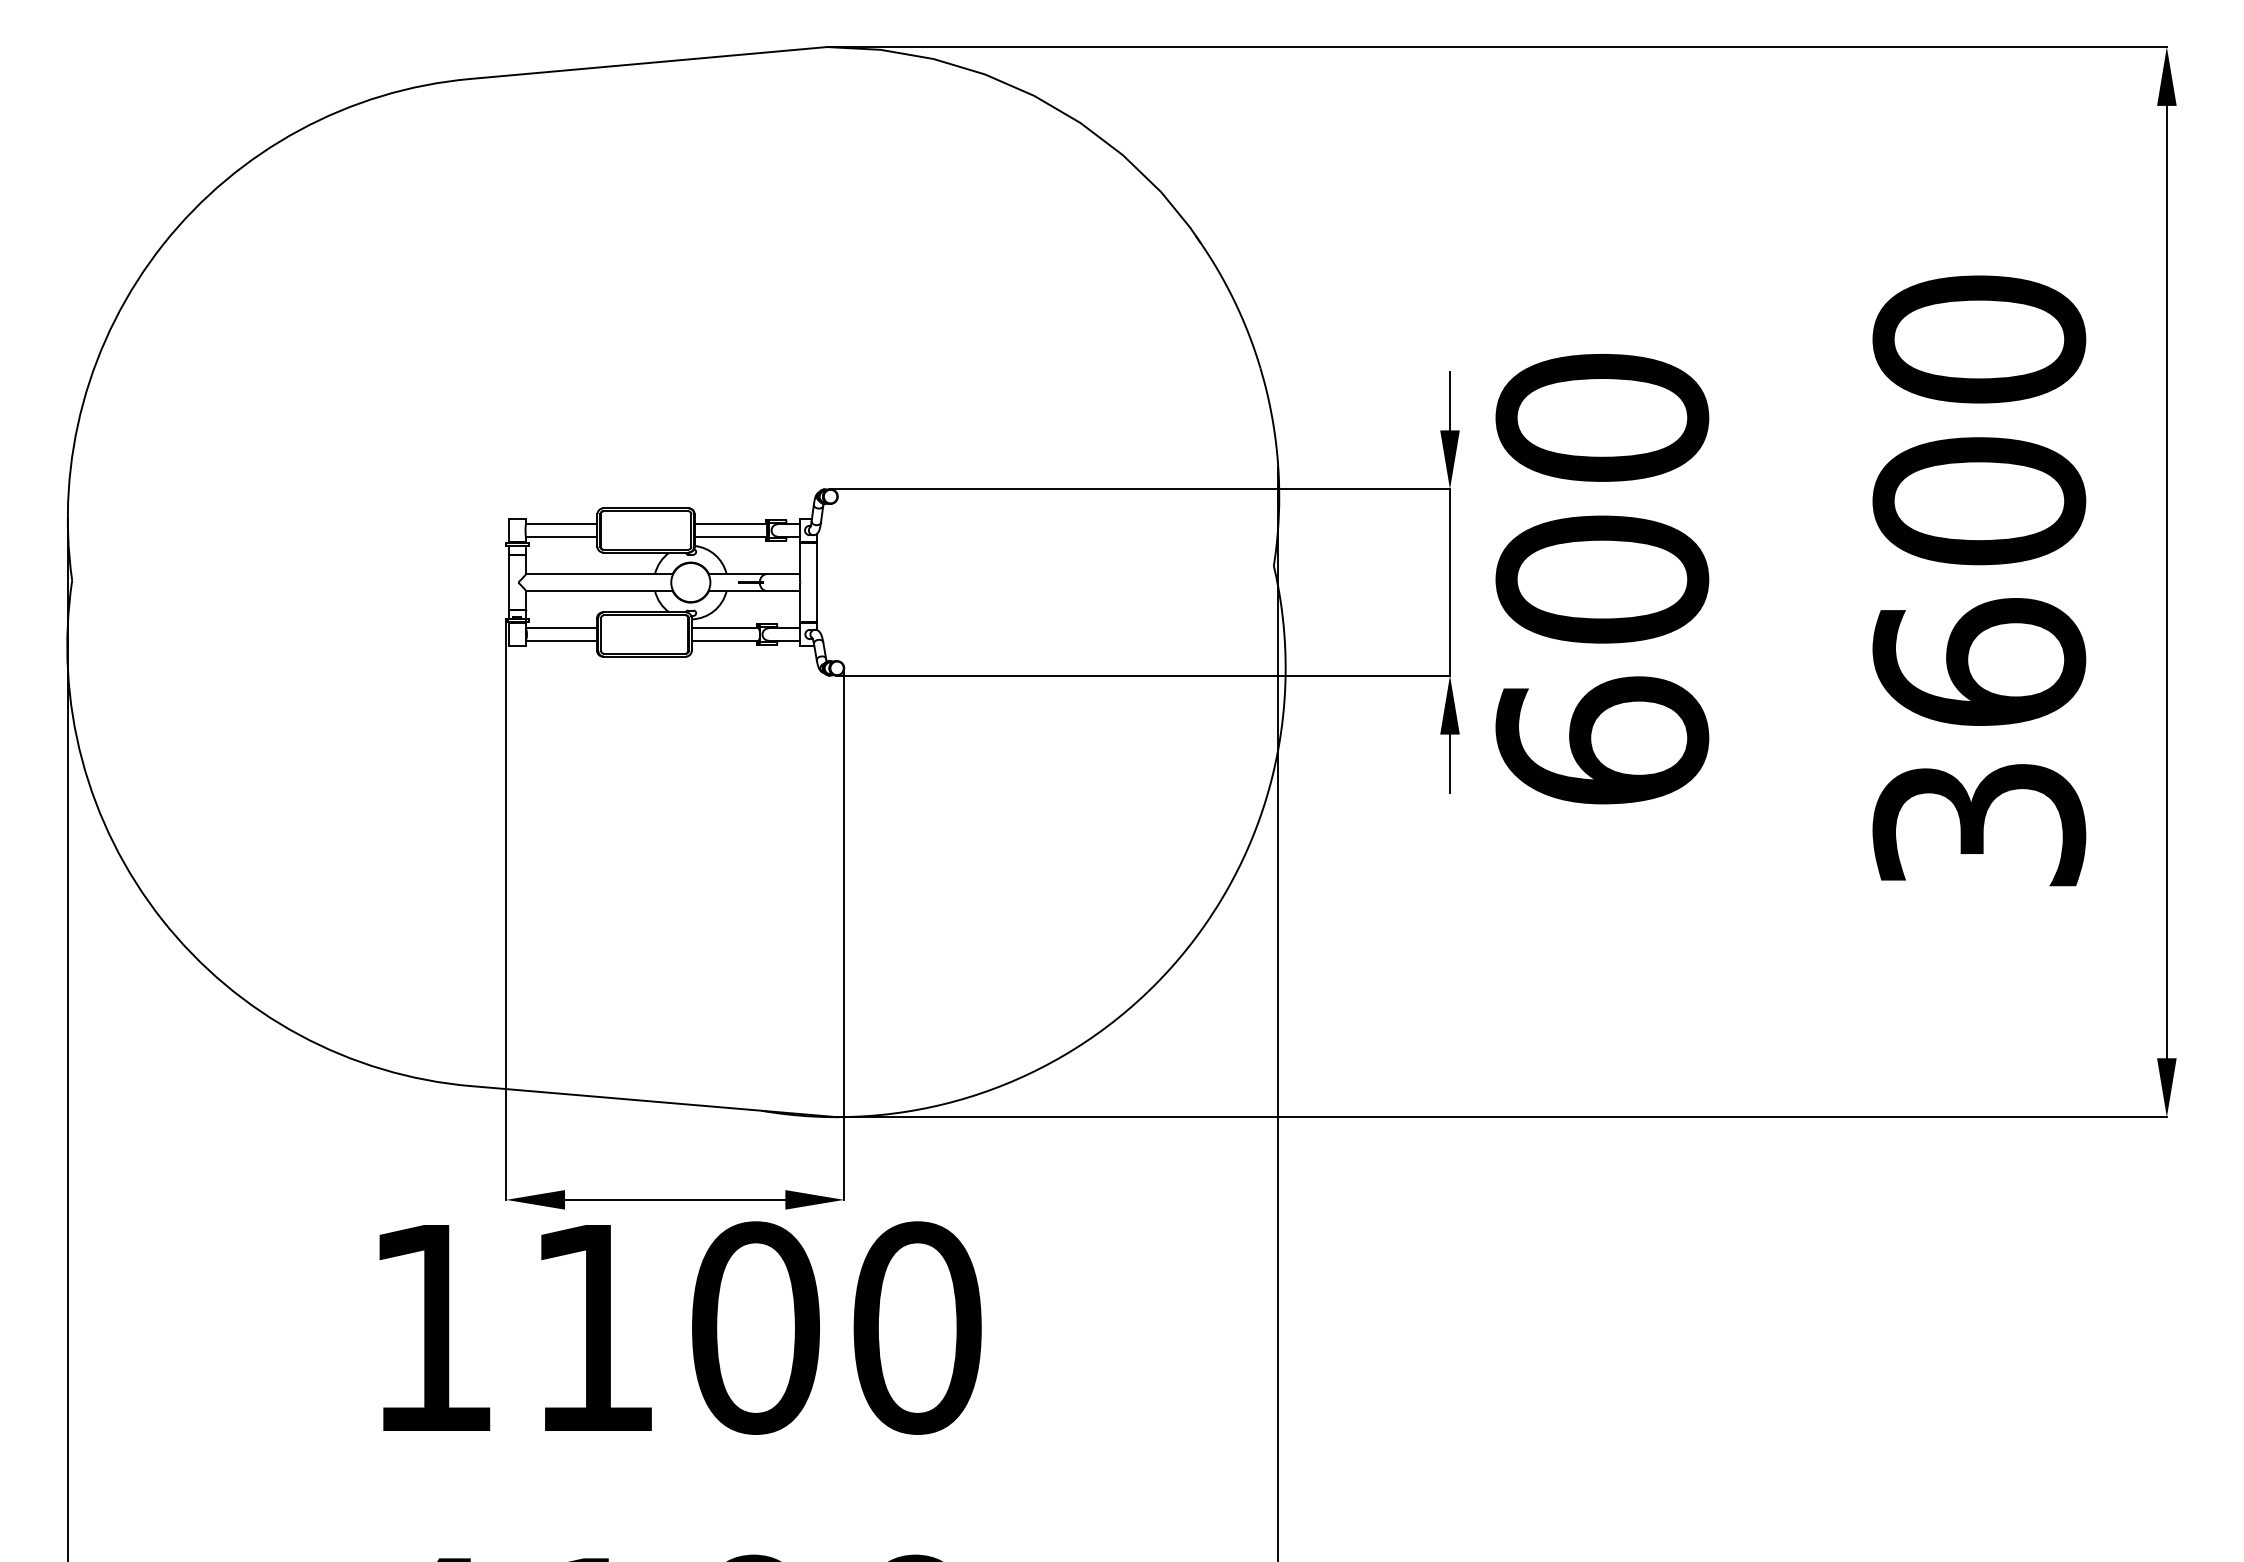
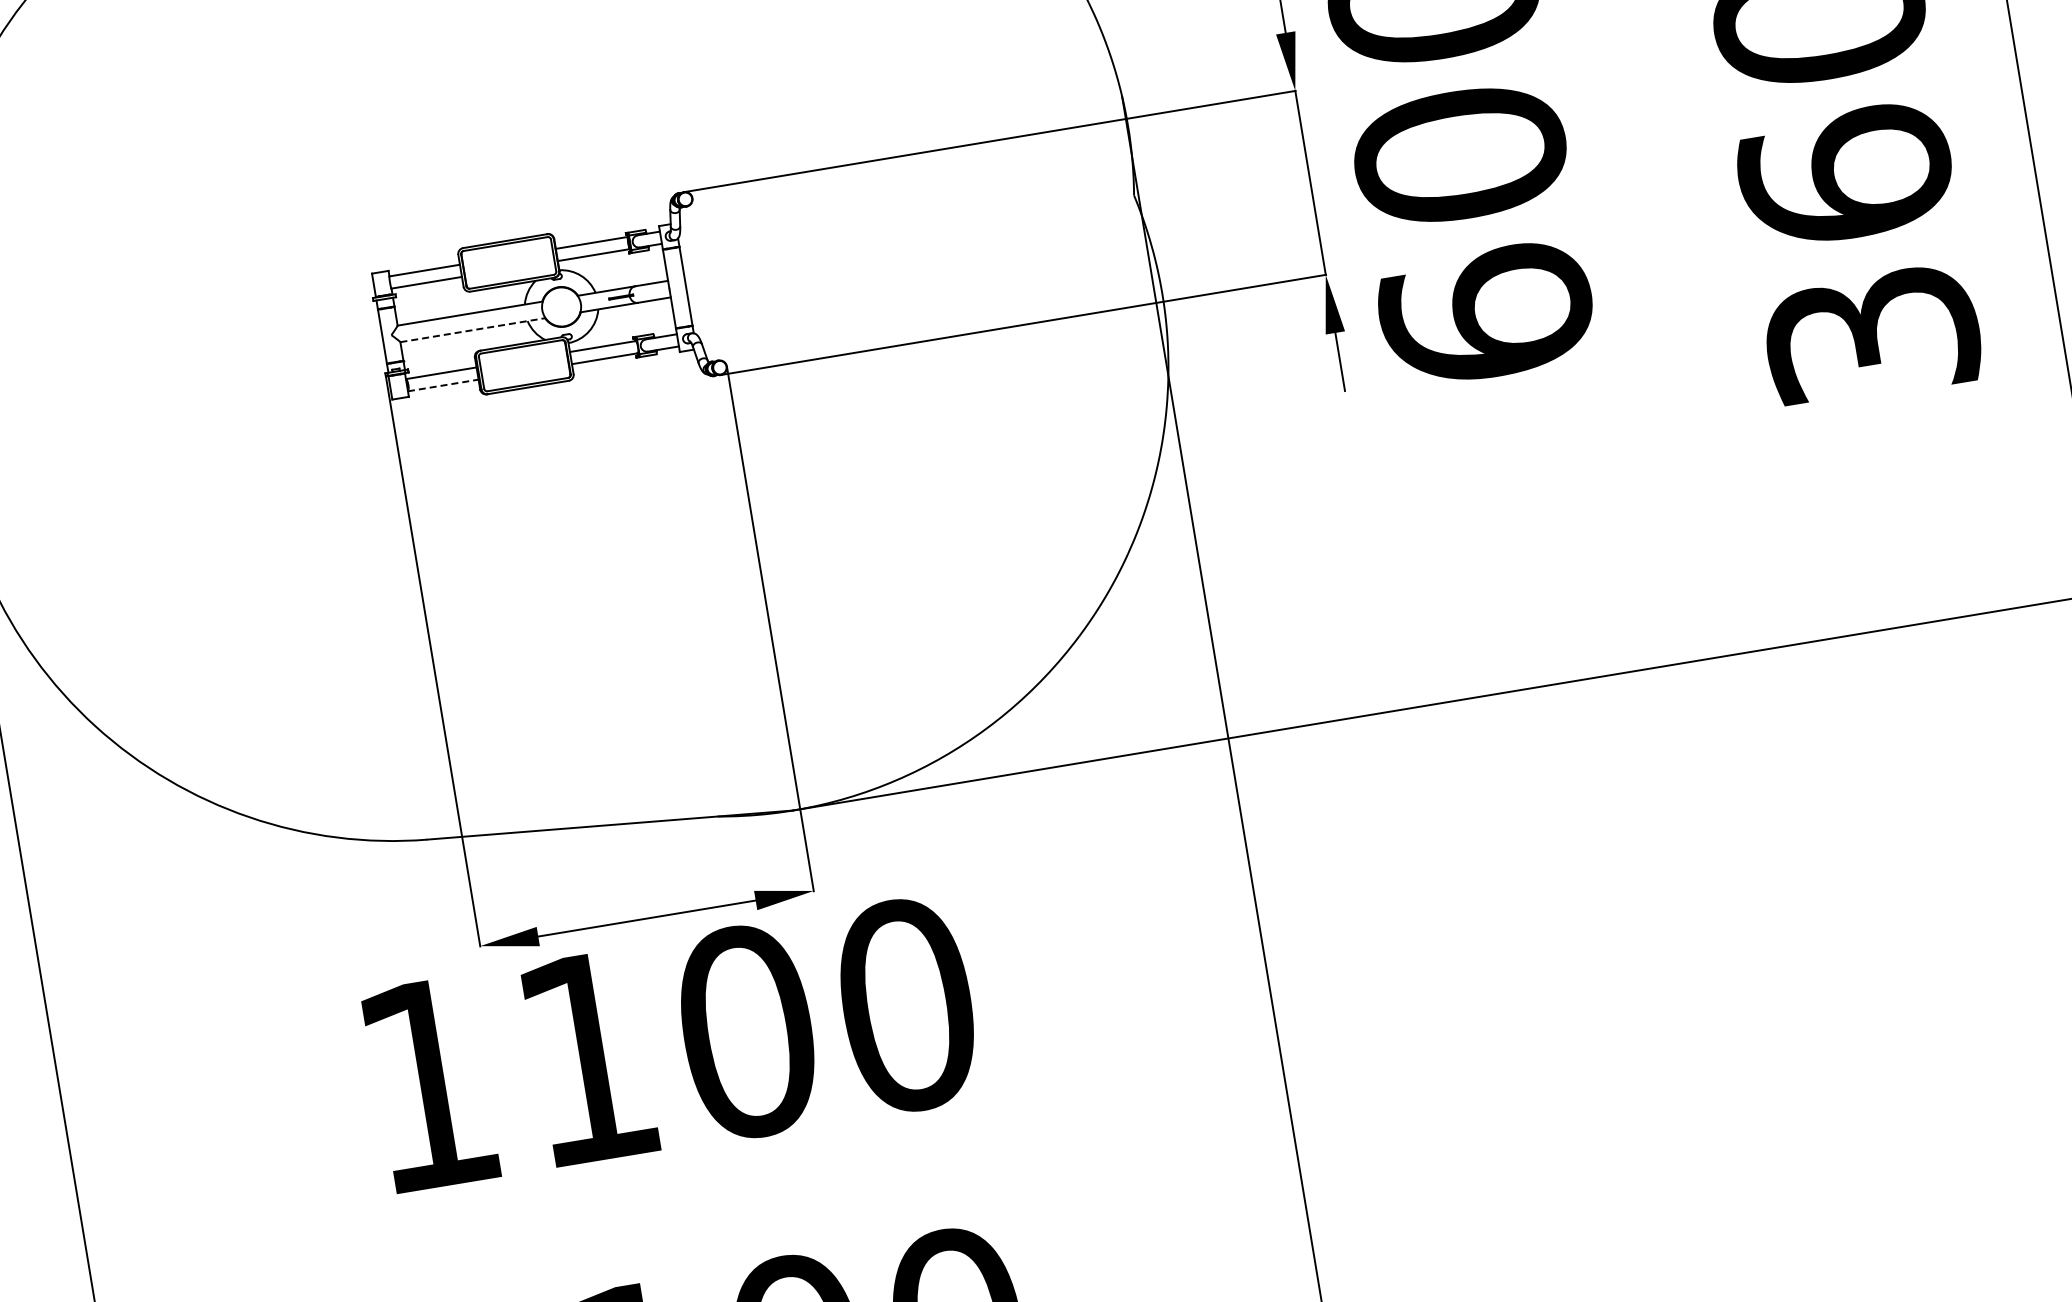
line: (599, 590) -> (472, 329), solid -> dashed
line: (561, 640) -> (443, 385), solid -> dashed

